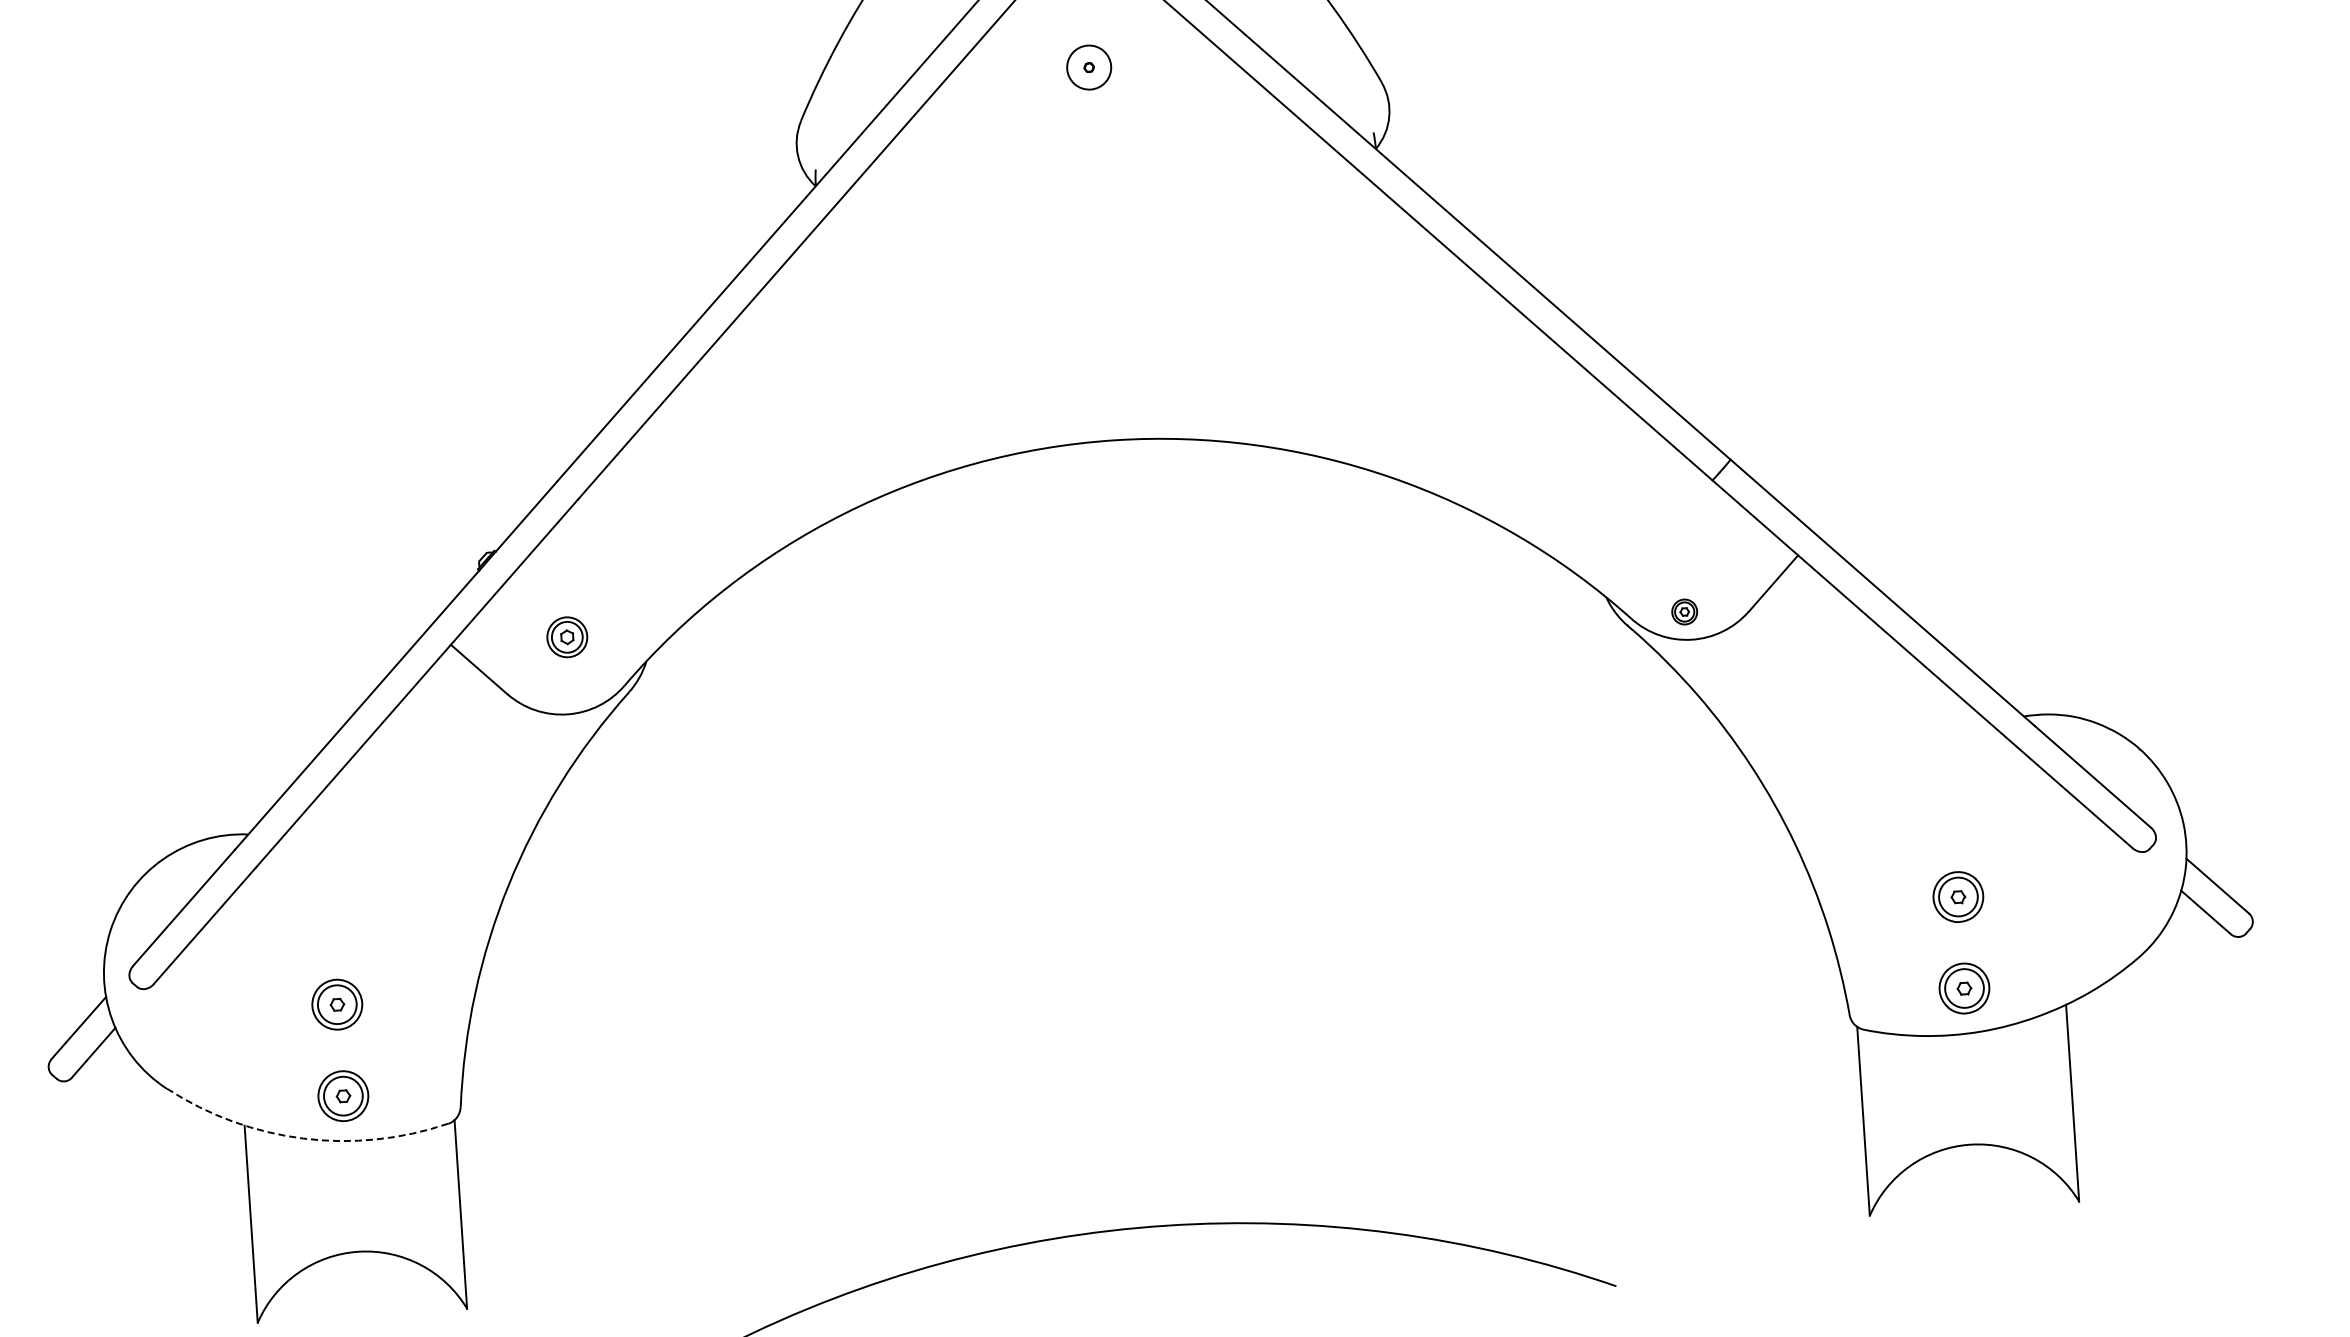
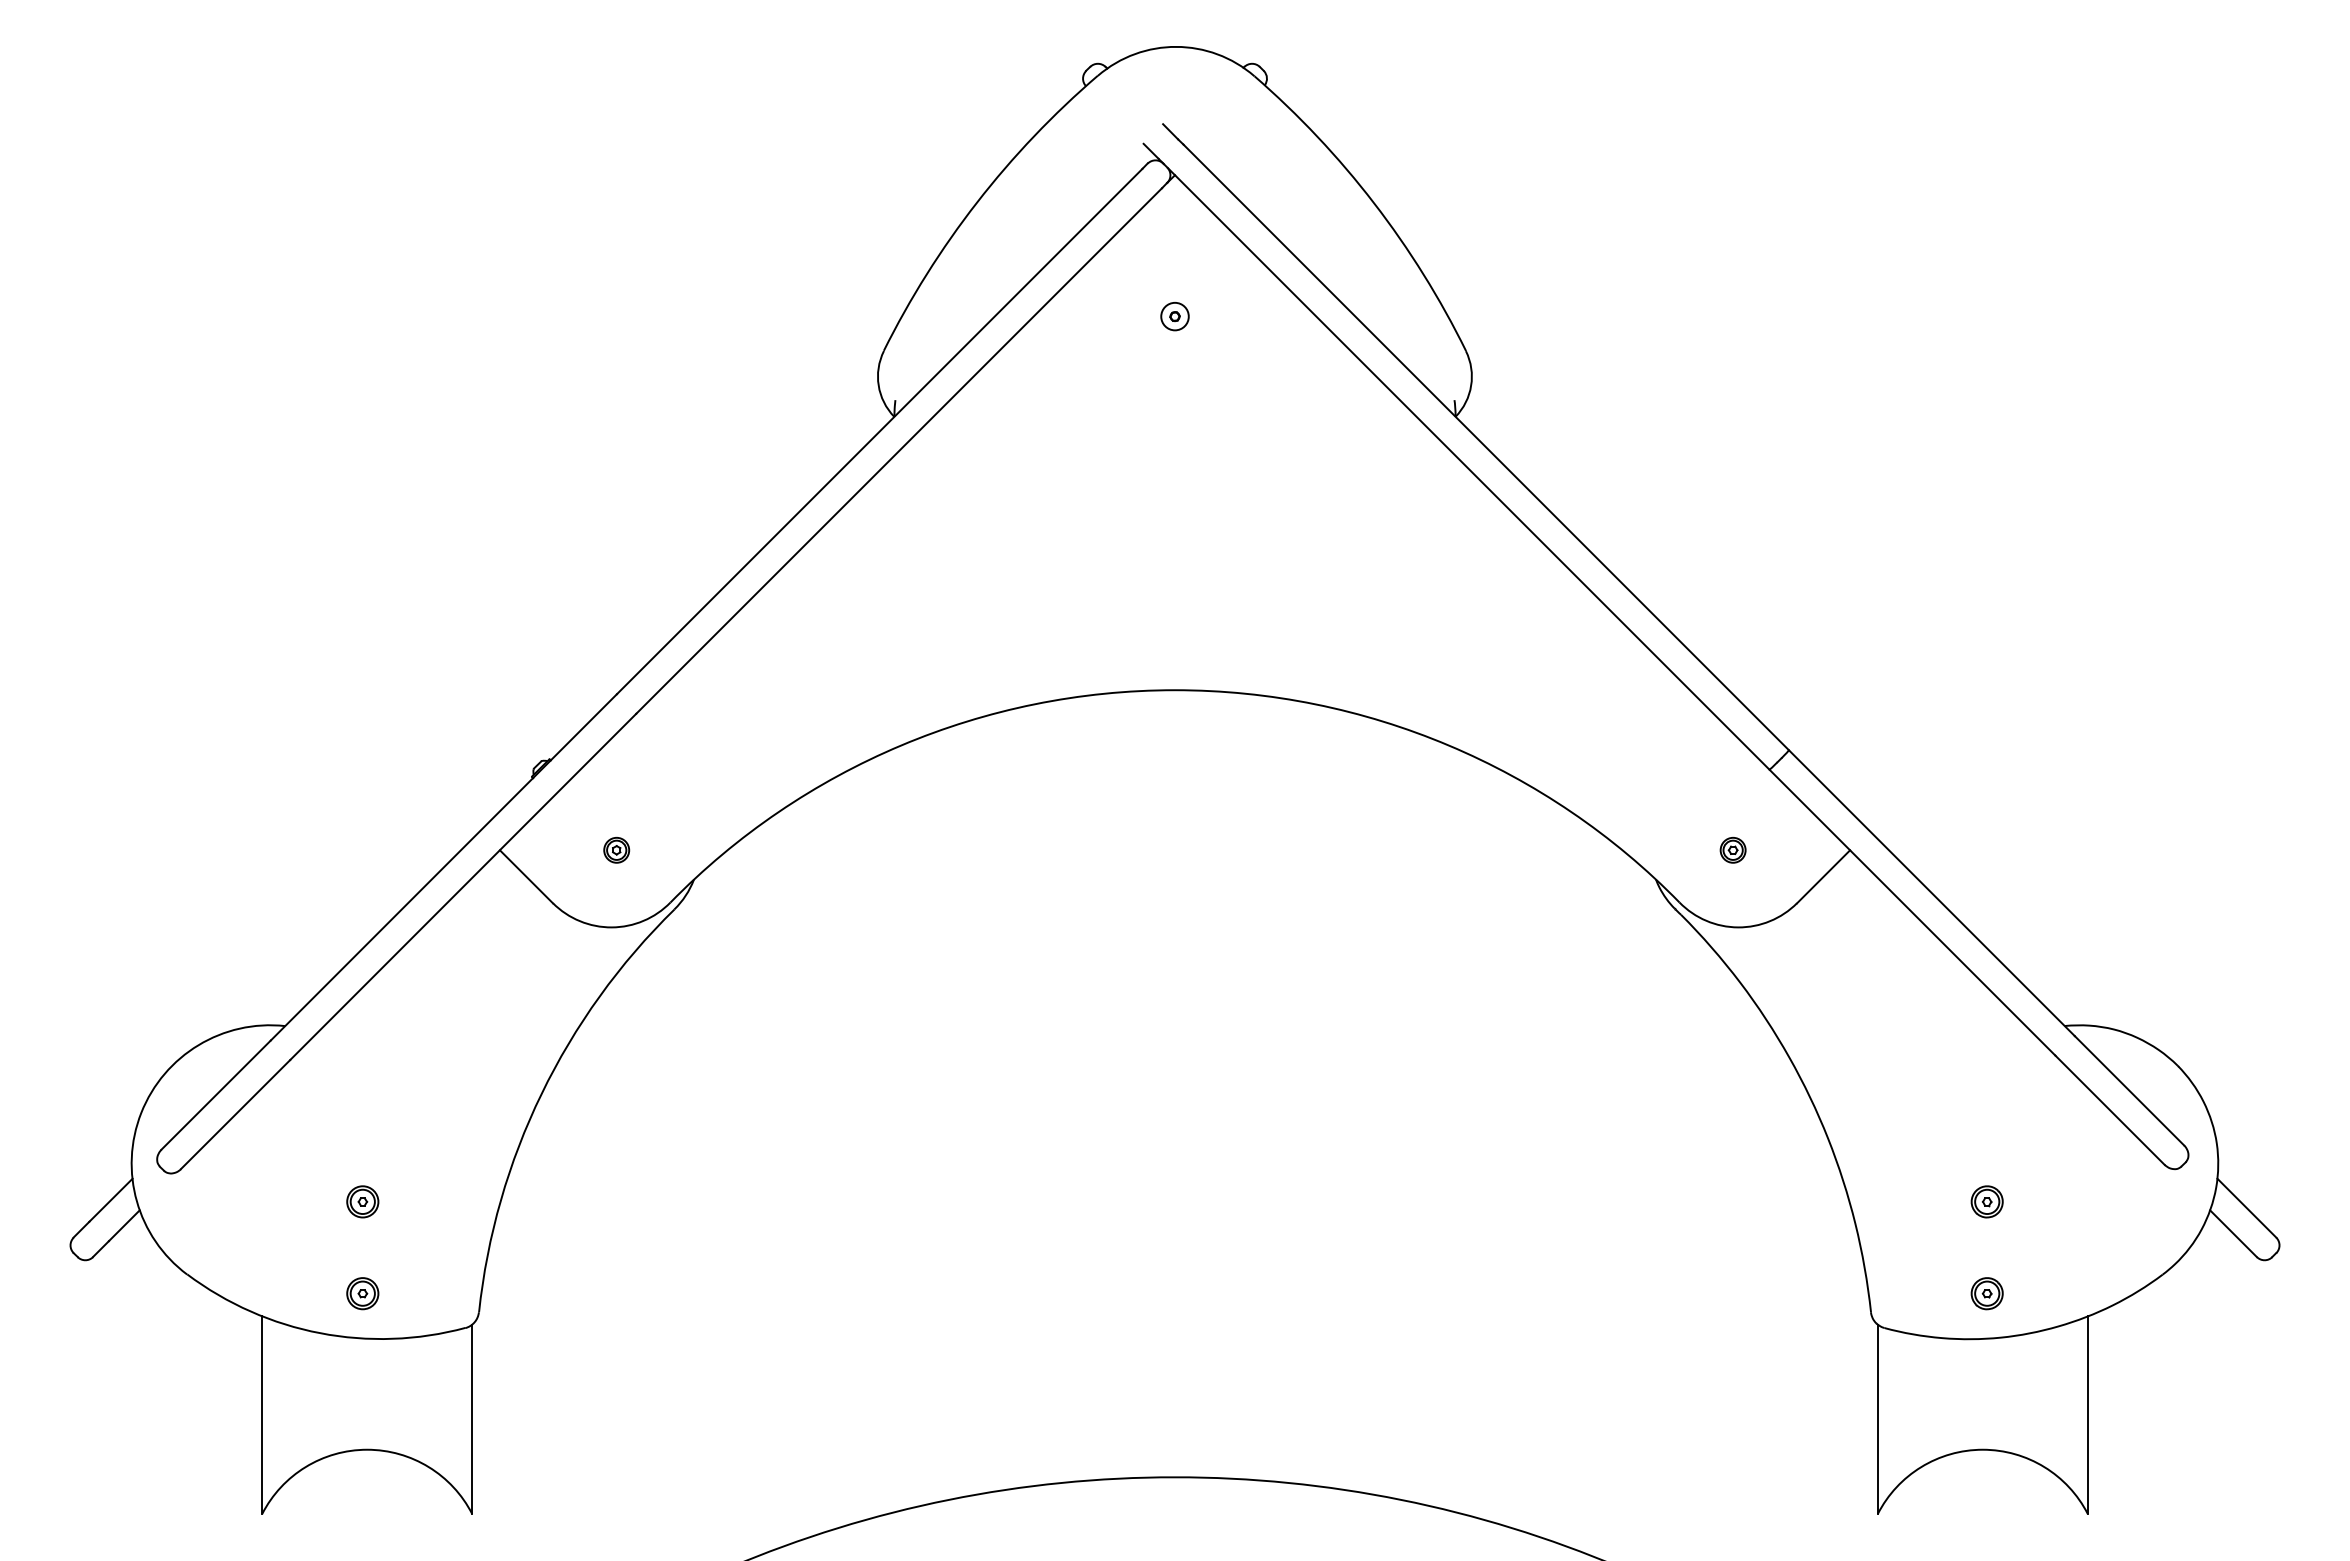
circle: (1088, 67) -> (1174, 316), size x0.62
part: (1684, 611) -> (1732, 849), moved
part: (567, 636) -> (616, 849), size x0.62
part: (1957, 896) -> (1986, 1201), size x0.62
part: (1963, 988) -> (1986, 1293), size x0.62
part: (337, 1004) -> (362, 1201), size x0.62
part: (343, 1096) -> (362, 1293), size x0.62
arc: (303, 1138) -> (320, 1333), dashed -> solid

